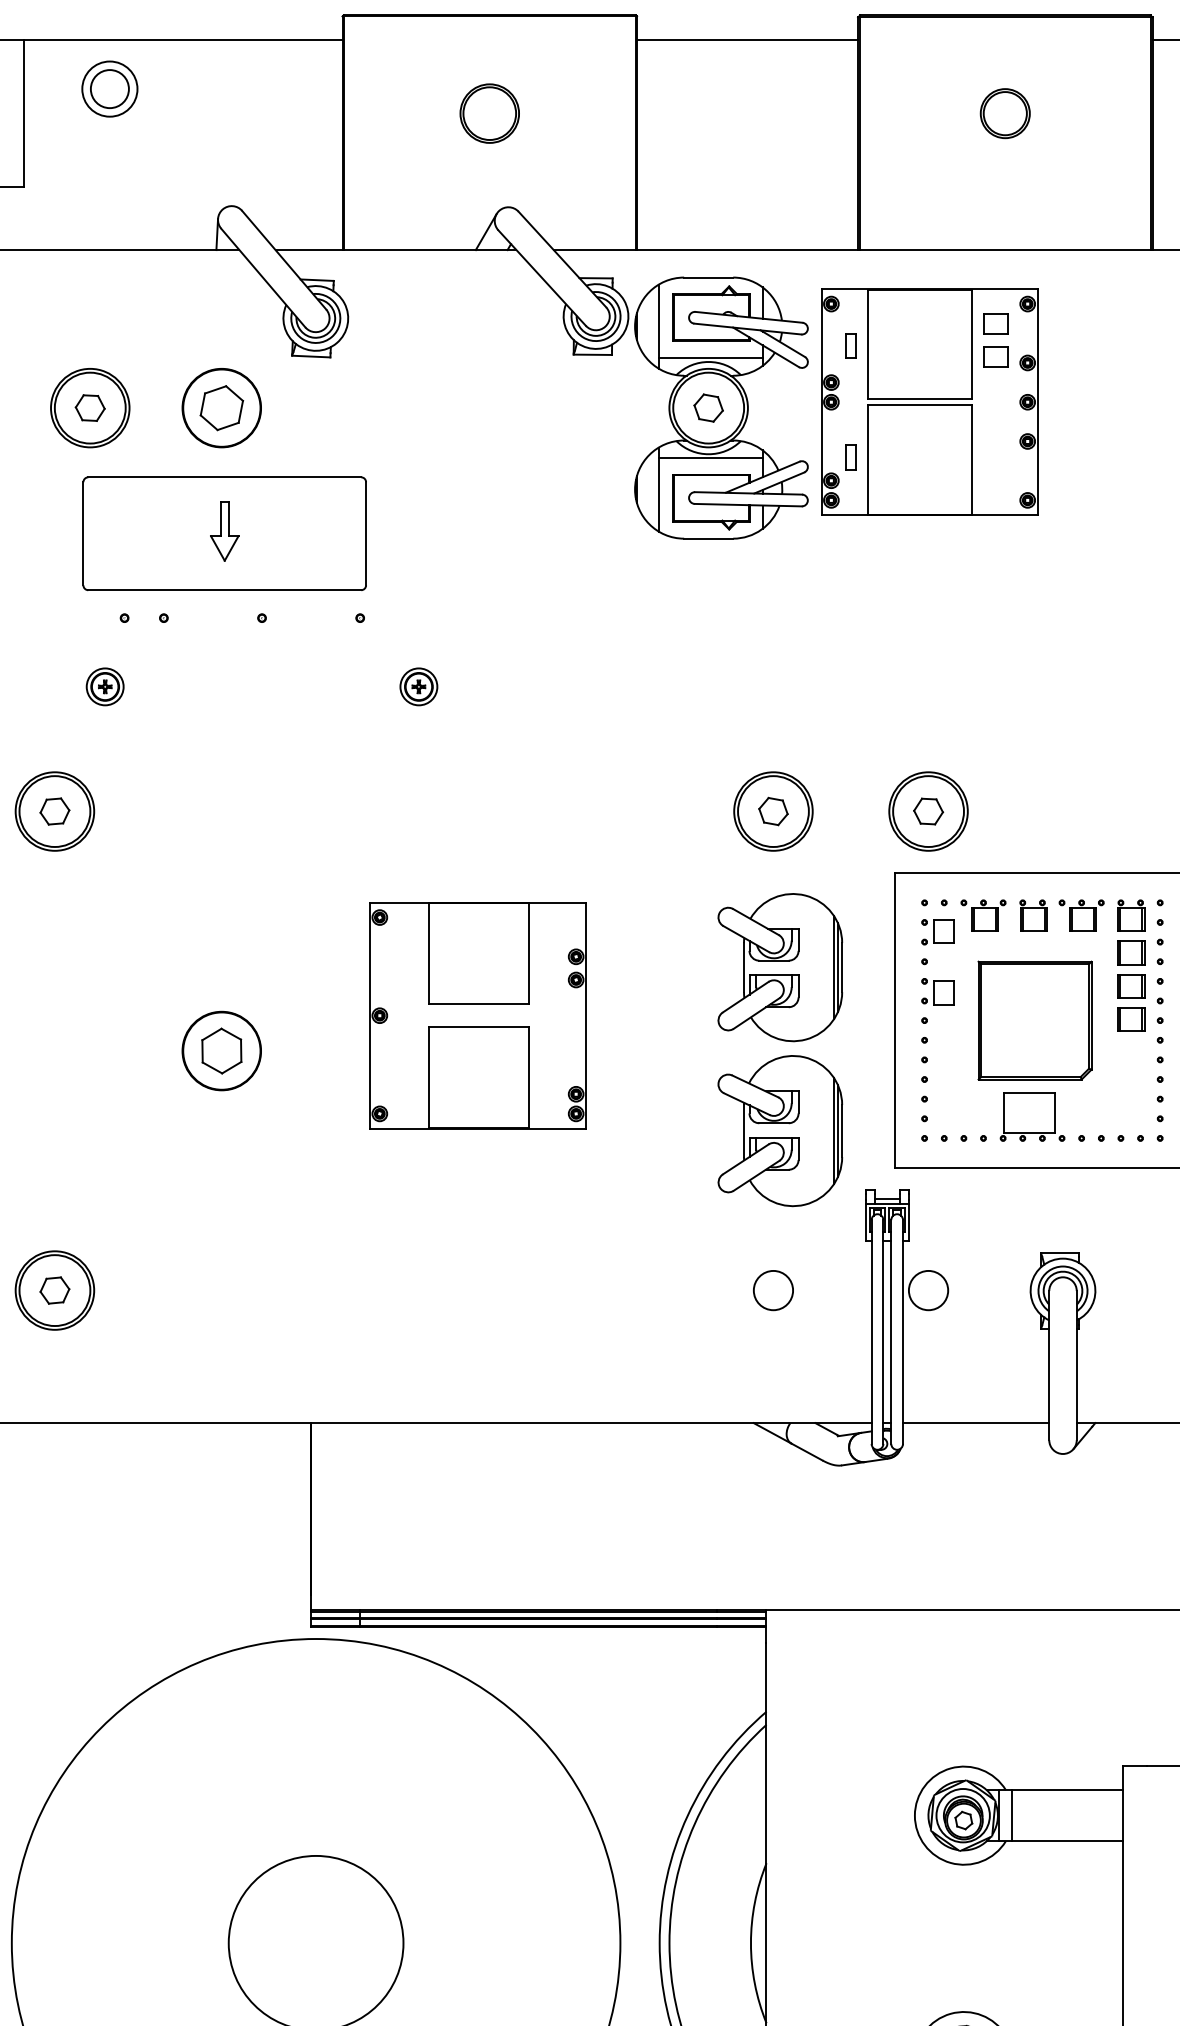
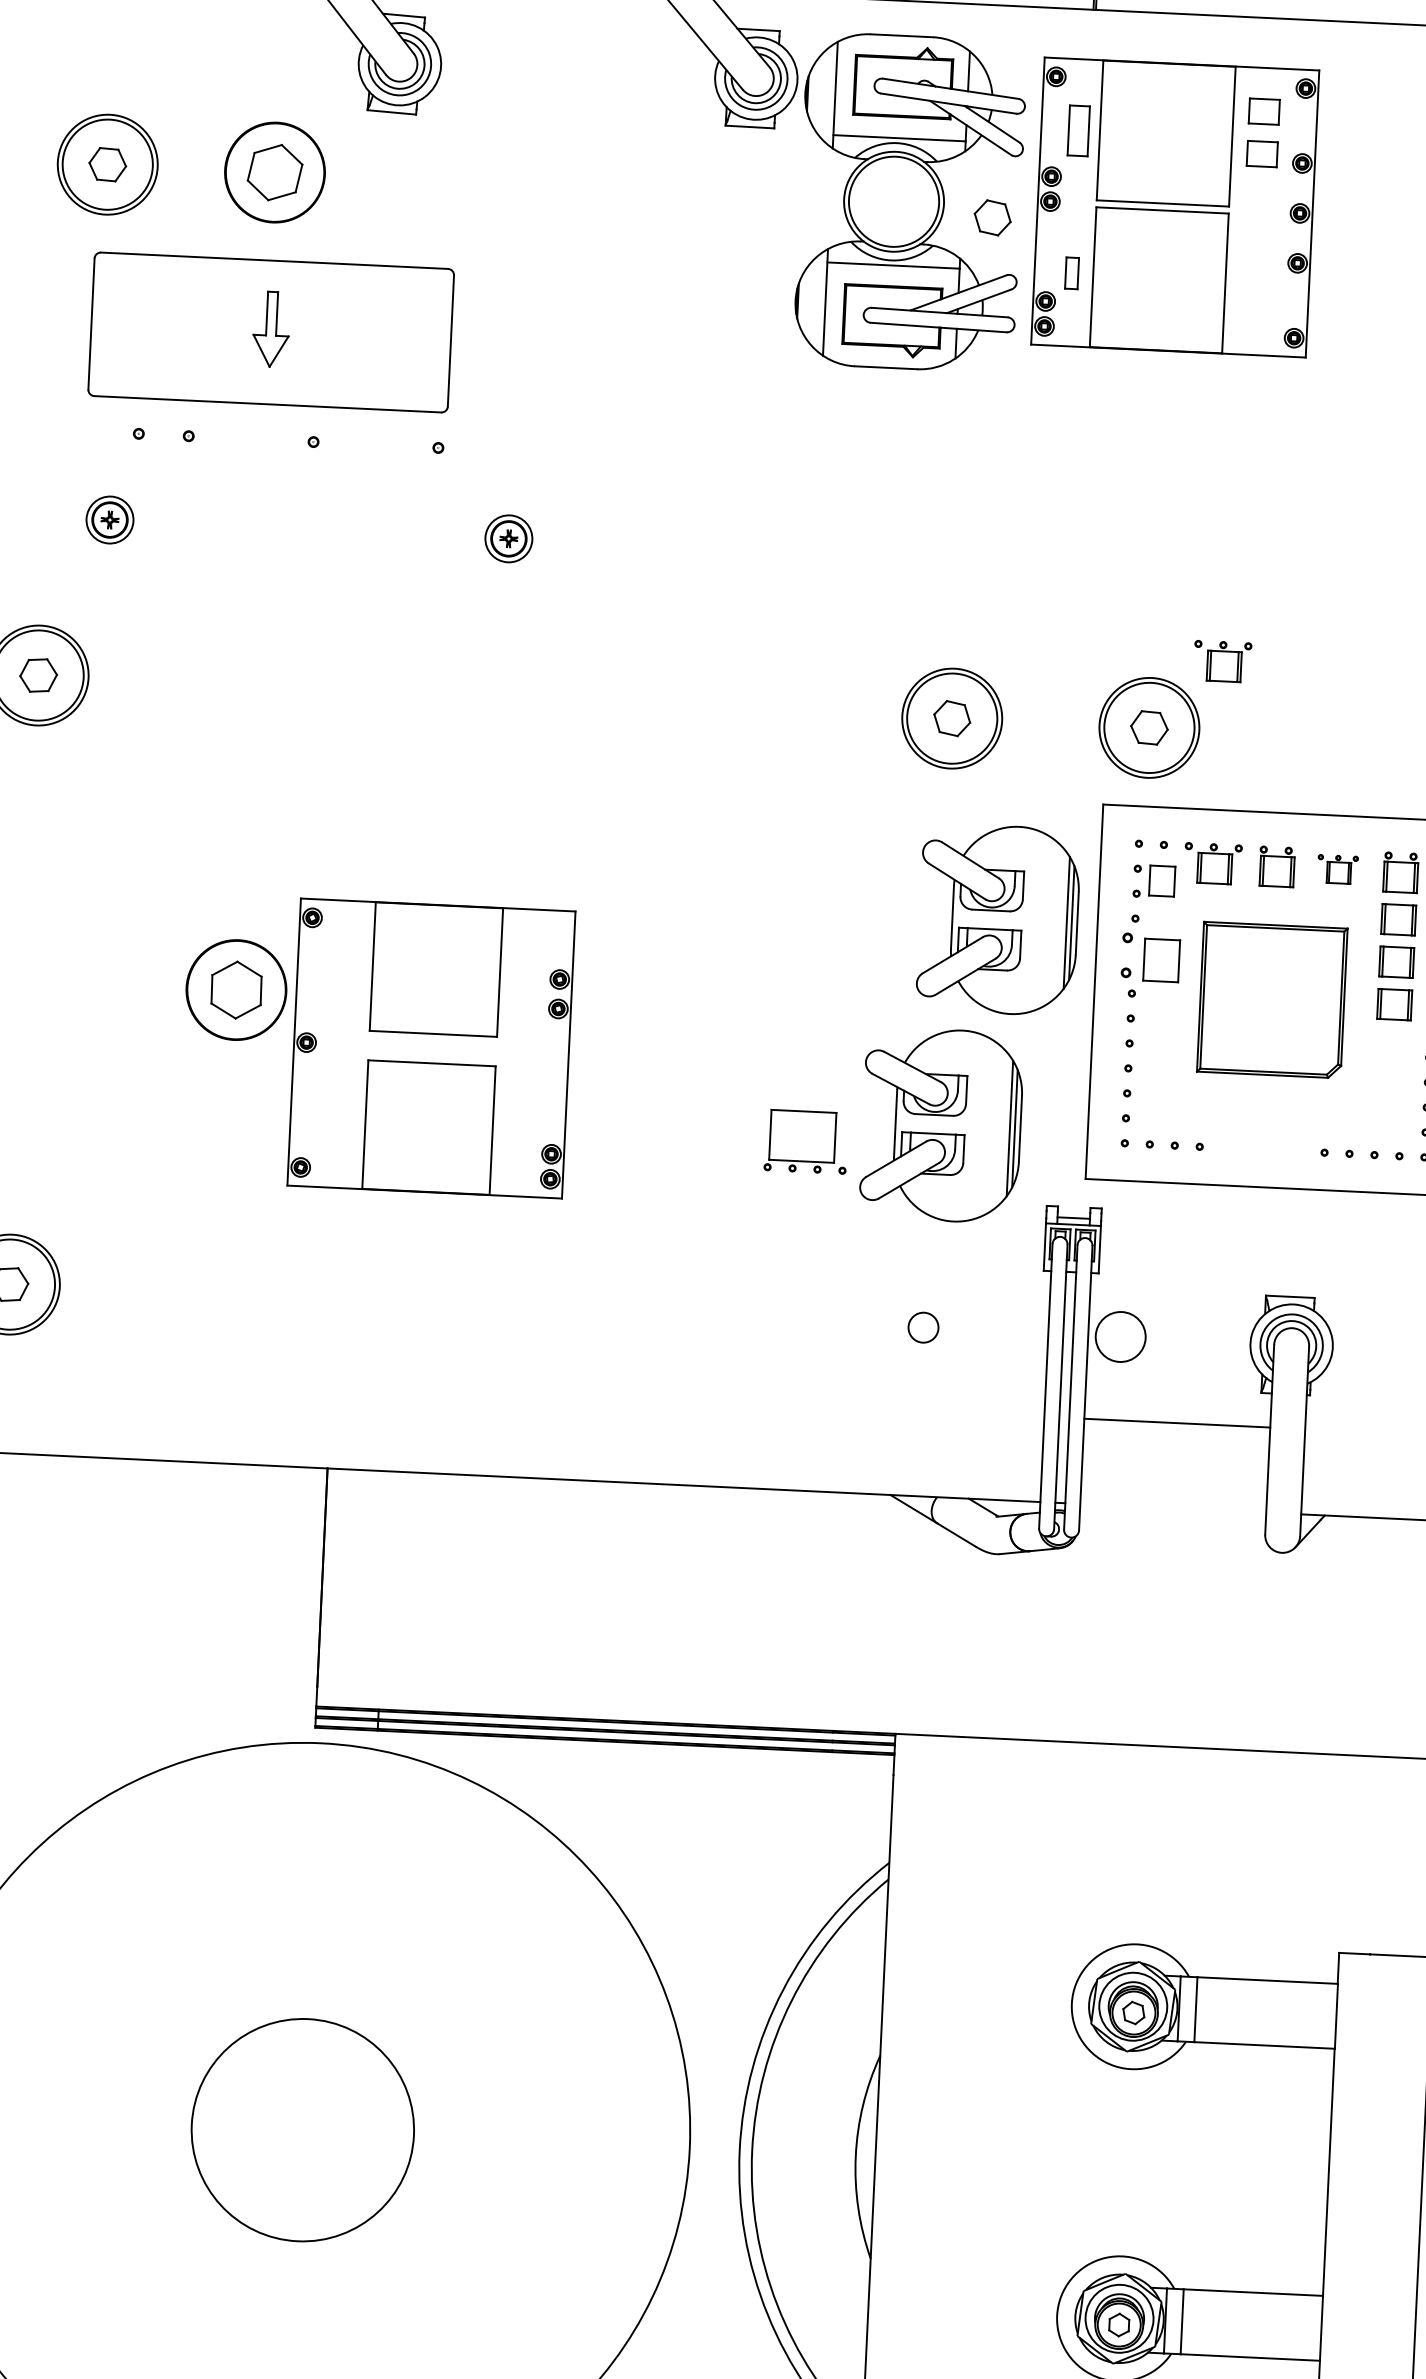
part: (850, 345) -> (1078, 130), size x1.6
part: (708, 407) -> (992, 217), moved
part: (983, 756) -> (1222, 661), added
part: (1081, 915) -> (1337, 869), size x0.7
part: (780, 967) -> (998, 919), moved
part: (937, 991) -> (1150, 957), size x1.4
part: (477, 1015) -> (430, 1048), moved
part: (1032, 1116) -> (806, 1141), moved
circle: (773, 1290) -> (923, 1327), size x0.6
line: (976, 1423) -> (1177, 1423), moved

